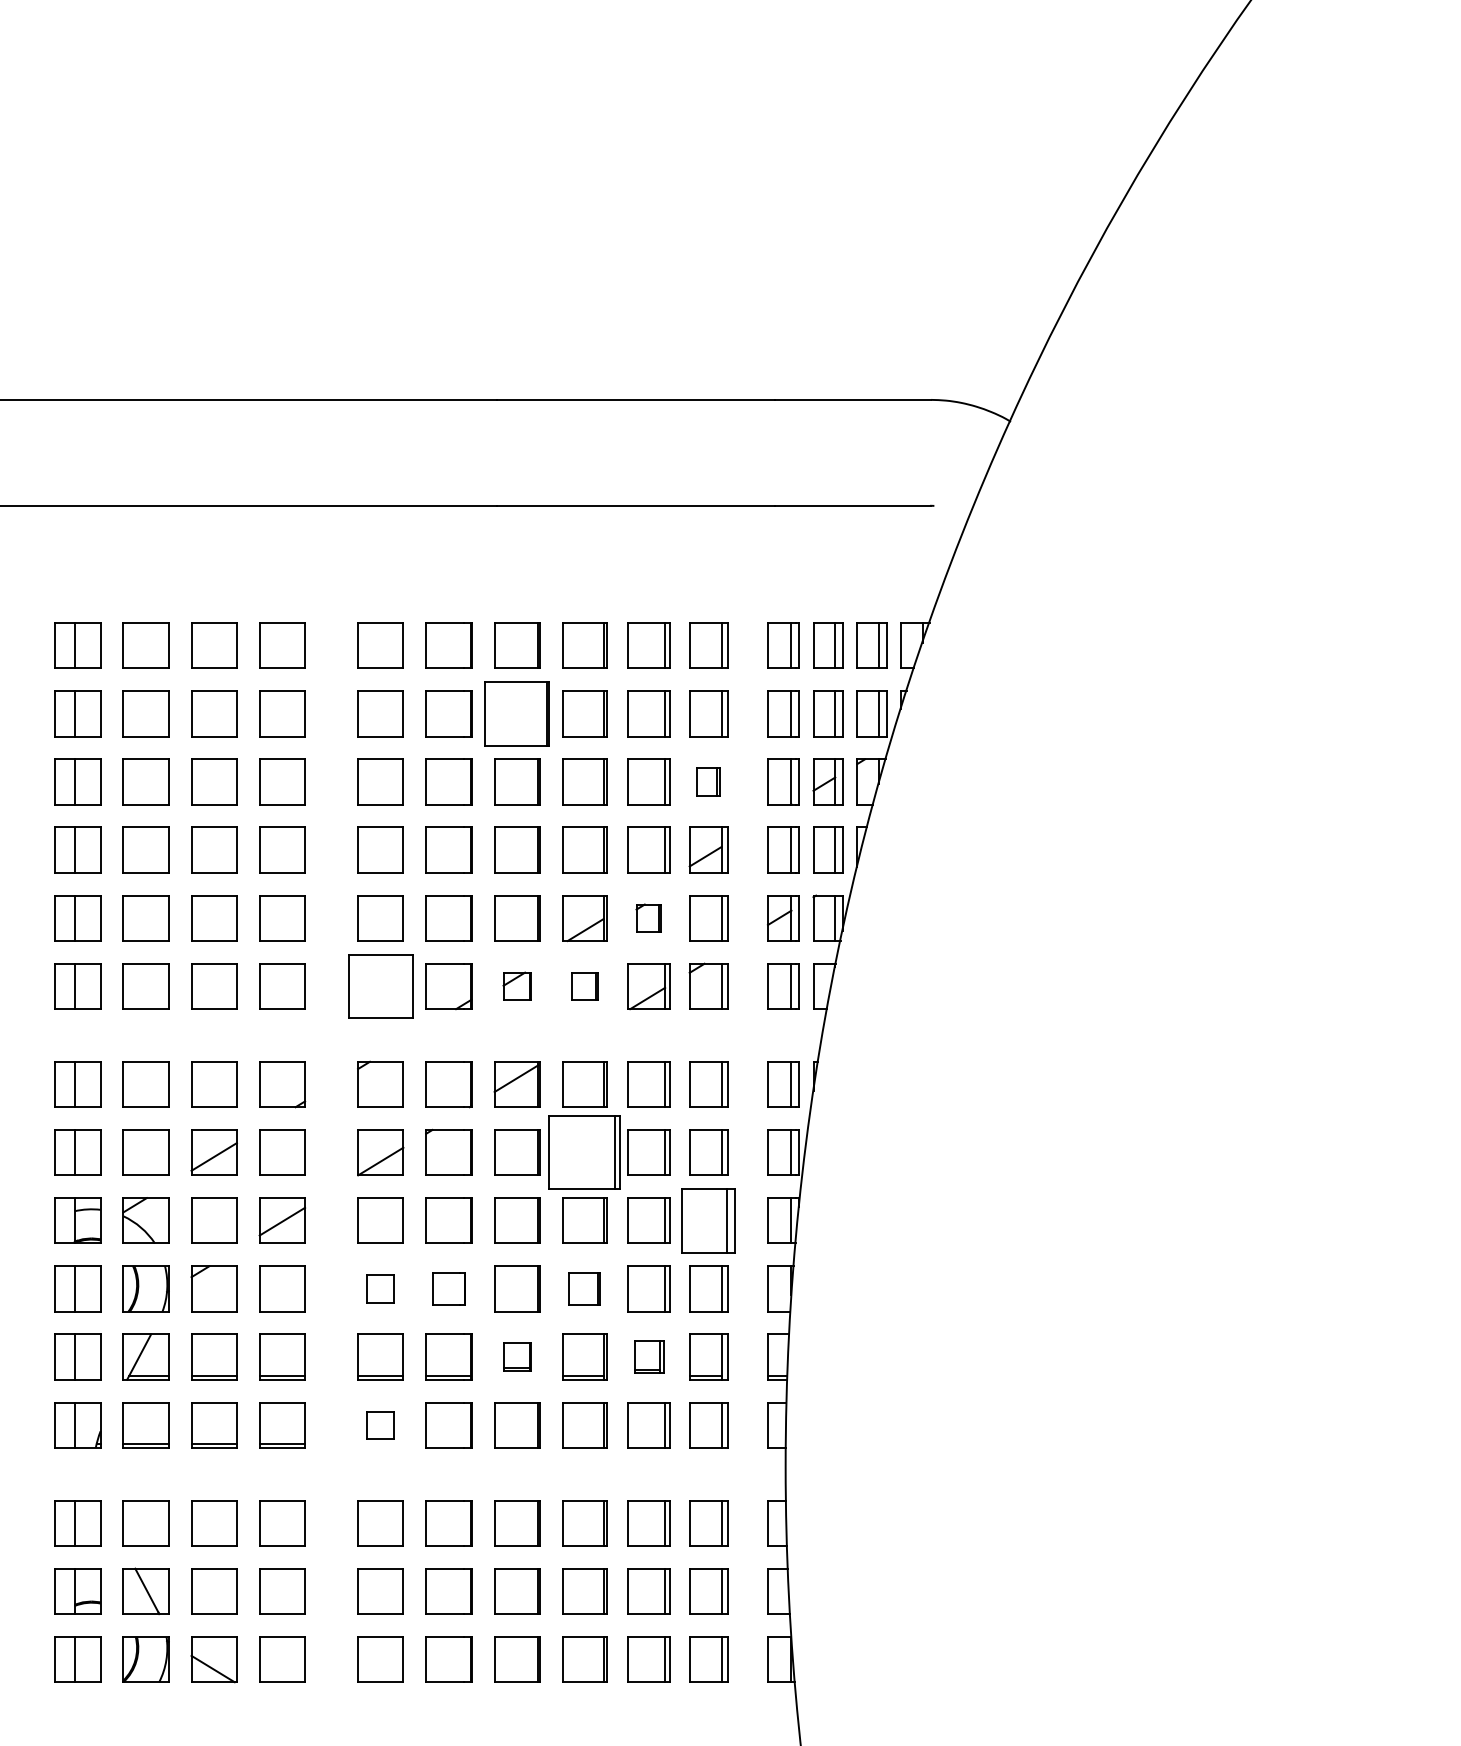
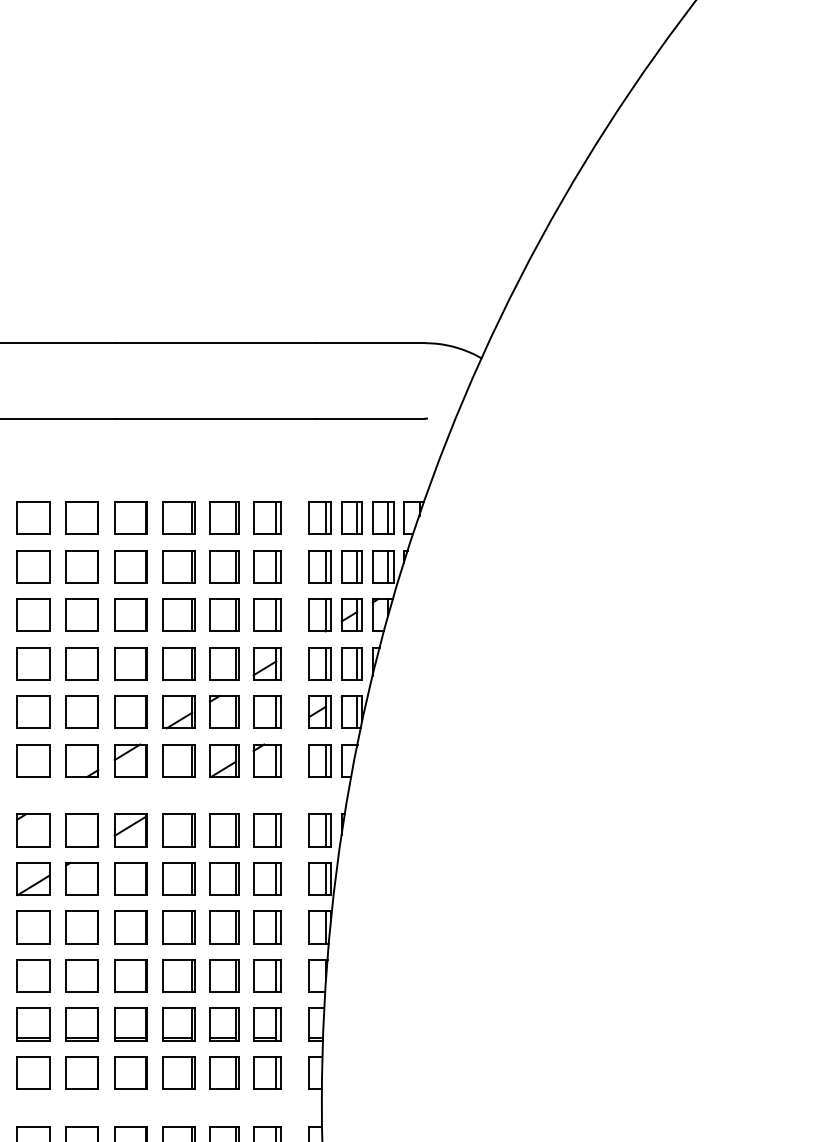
part: (517, 713) -> (131, 566), size x0.71
part: (708, 781) -> (266, 614), size x1.67
part: (648, 917) -> (224, 711), size x1.67
part: (516, 985) -> (130, 760), size x1.67
part: (380, 986) -> (33, 760), size x0.71
part: (584, 986) -> (178, 760), size x1.67
part: (584, 1152) -> (178, 878), size x0.62
part: (708, 1220) -> (266, 927), size x0.71
part: (380, 1288) -> (33, 975), size x1.67
part: (448, 1288) -> (81, 975), size x1.43
part: (584, 1288) -> (178, 975), size x1.43
part: (517, 1356) -> (131, 1024), size x1.67
part: (648, 1356) -> (224, 1024), size x1.43
part: (380, 1425) -> (33, 1073), size x1.67

